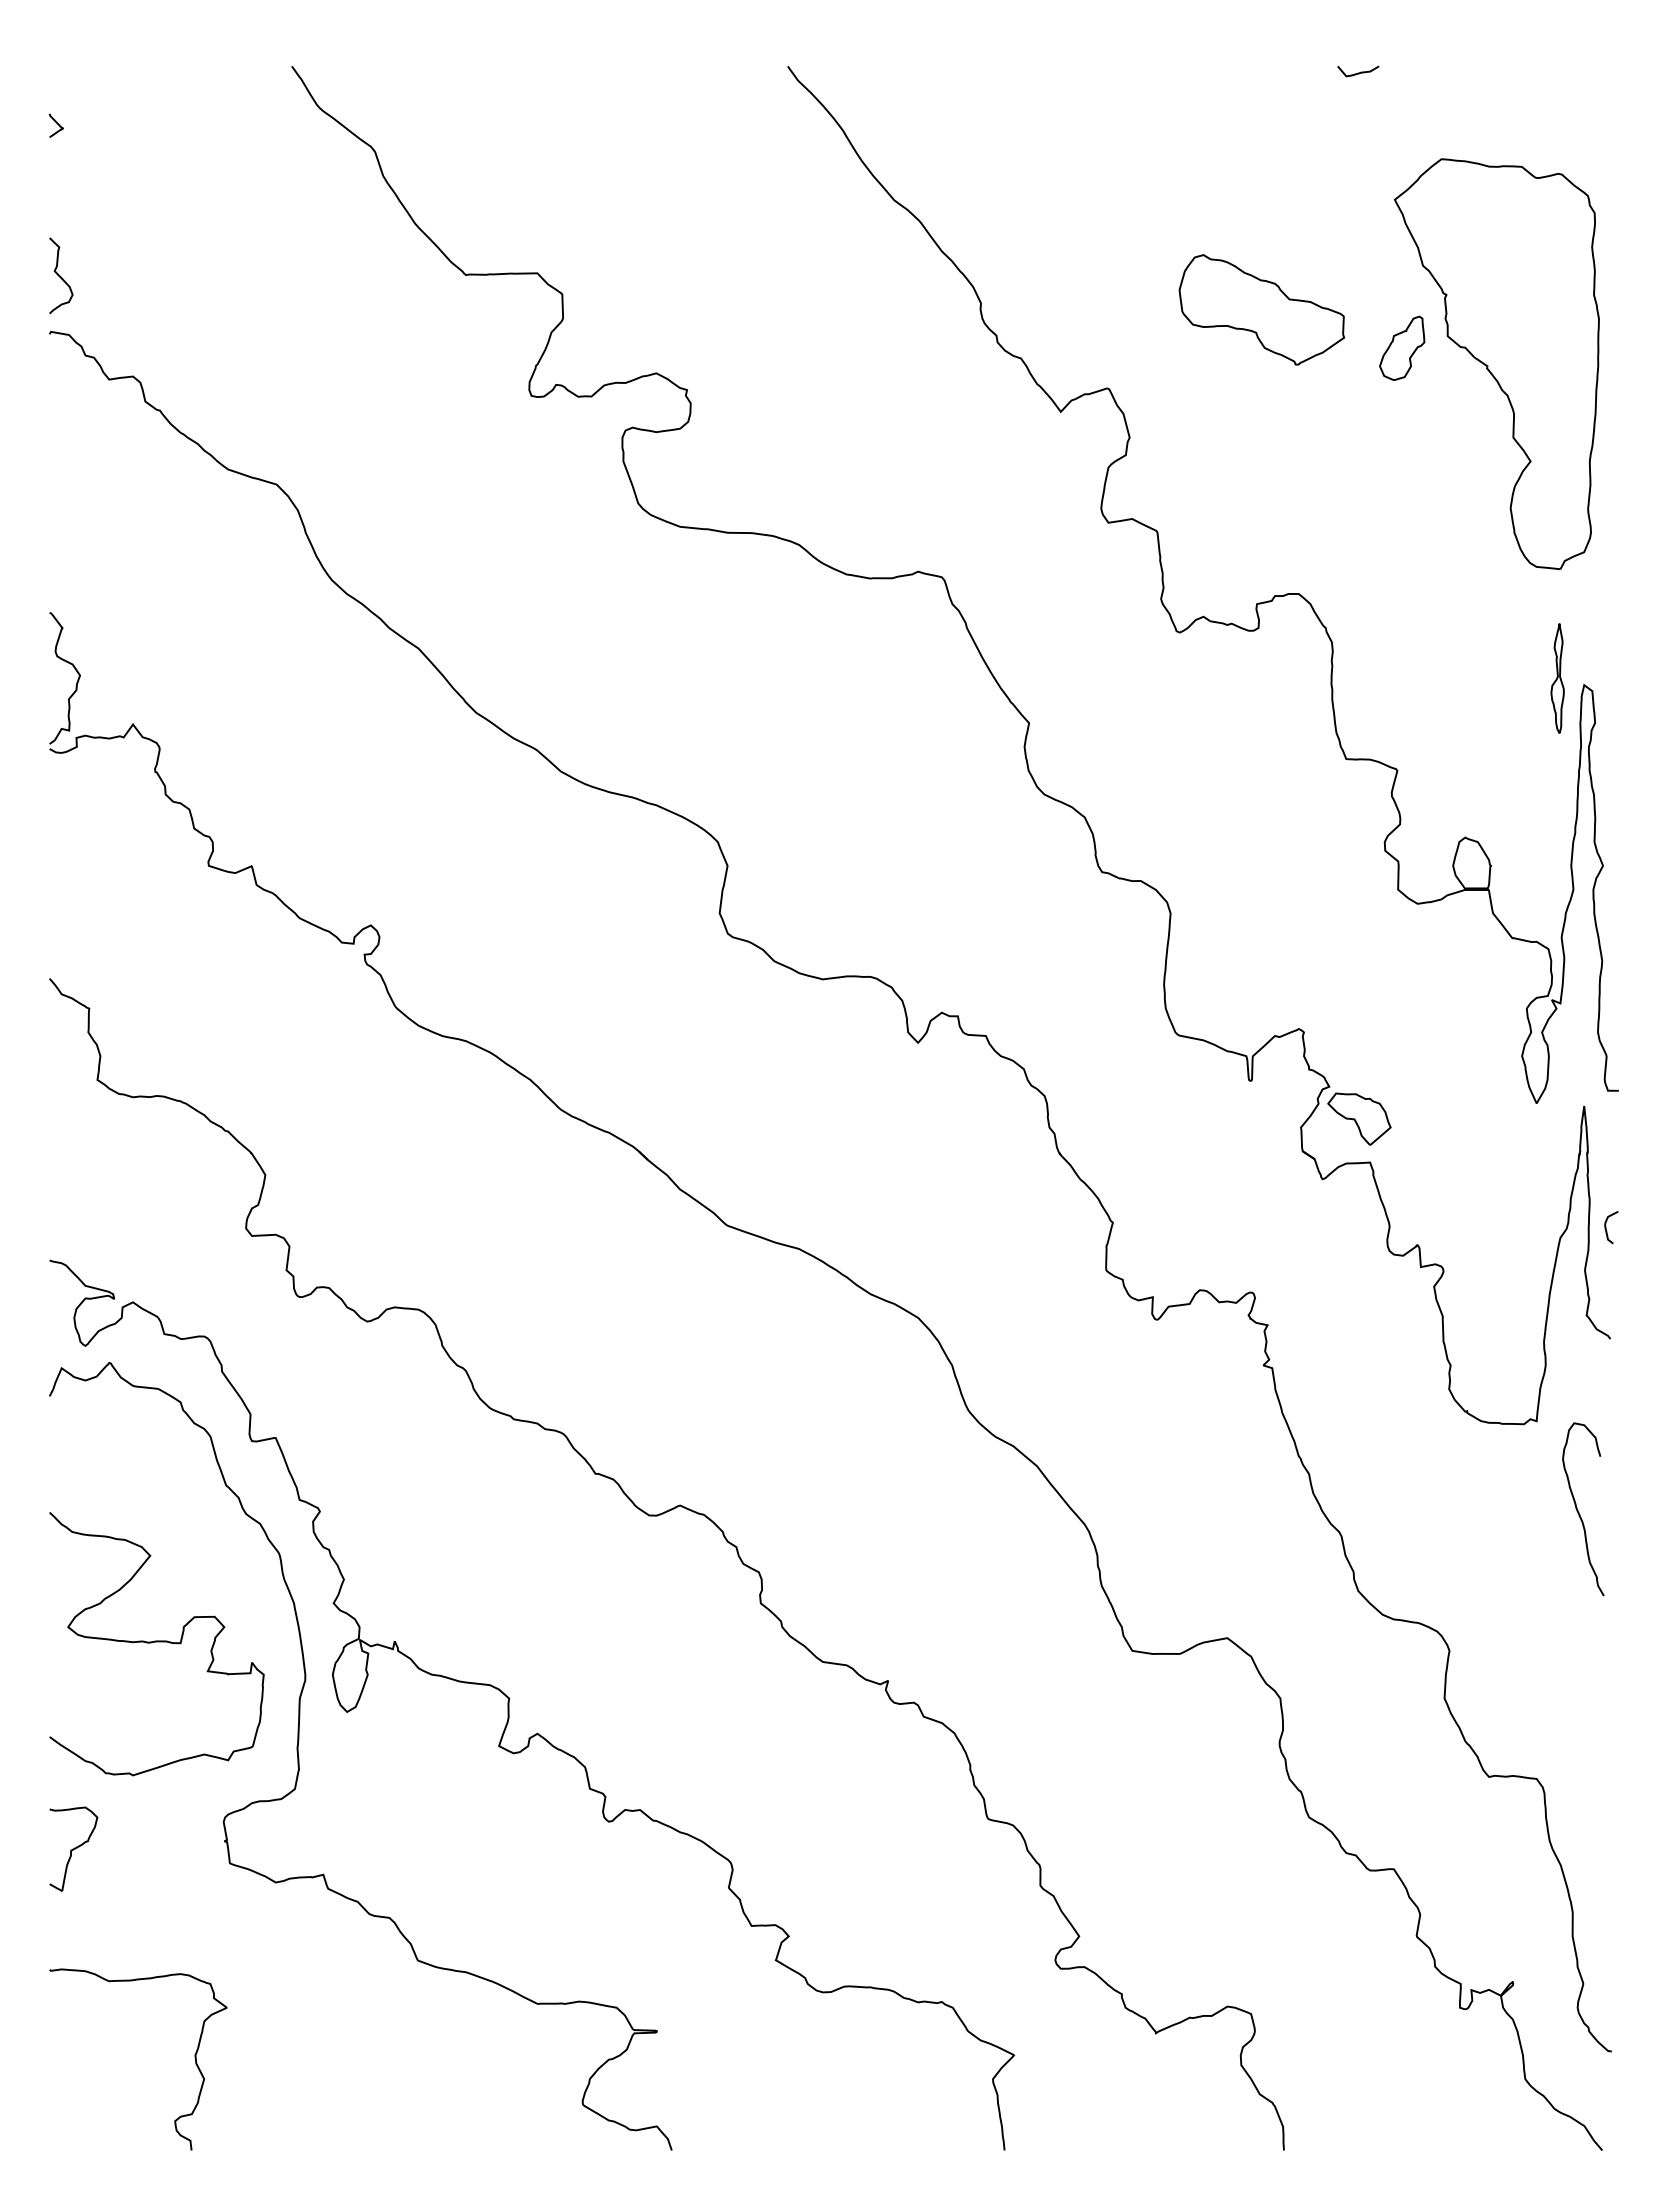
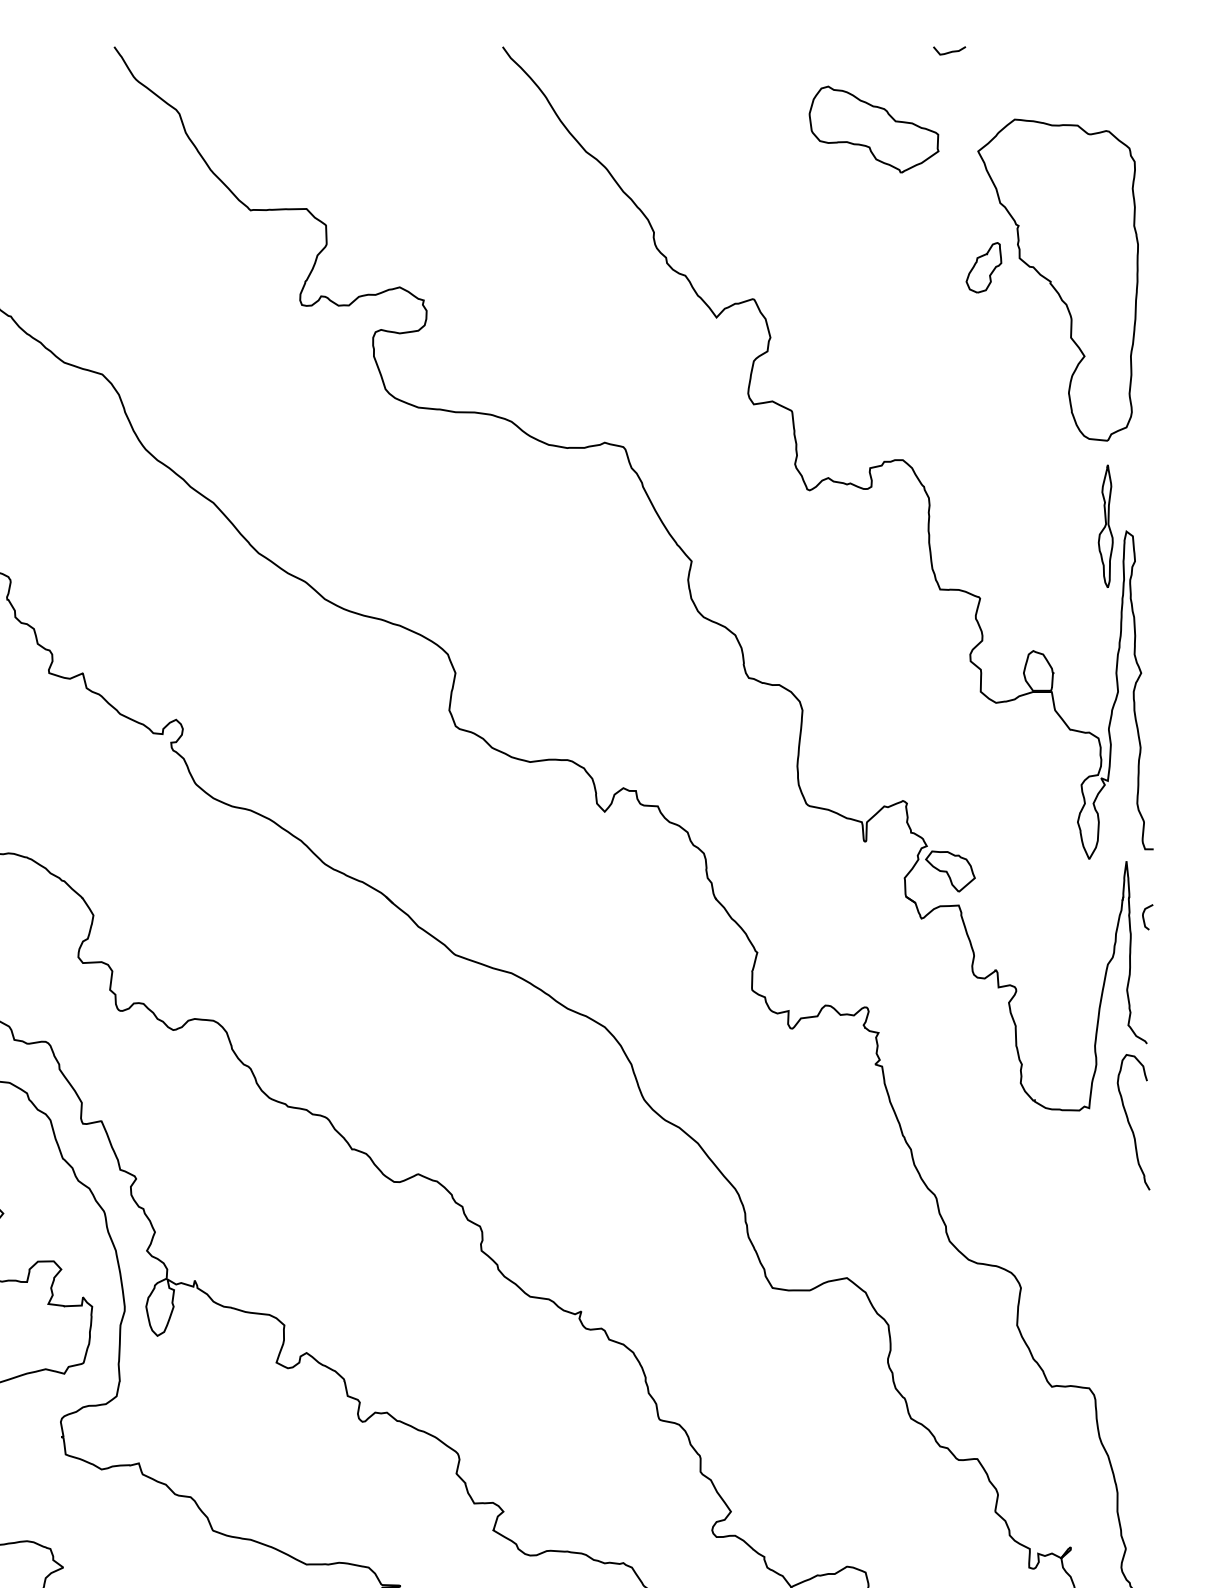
part: (1261, 309) -> (873, 129), moved
part: (1557, 678) -> (1105, 526), size x1.43
curve: (1606, 1227) -> (1143, 917), moved
curve: (1579, 1512) -> (1130, 1124), moved

